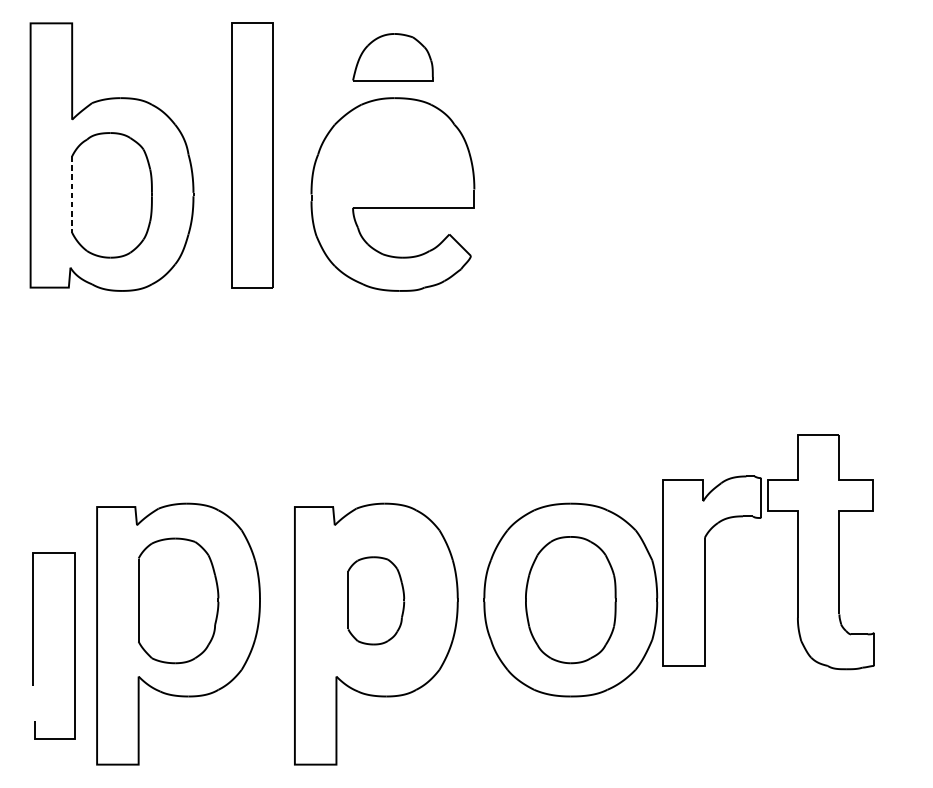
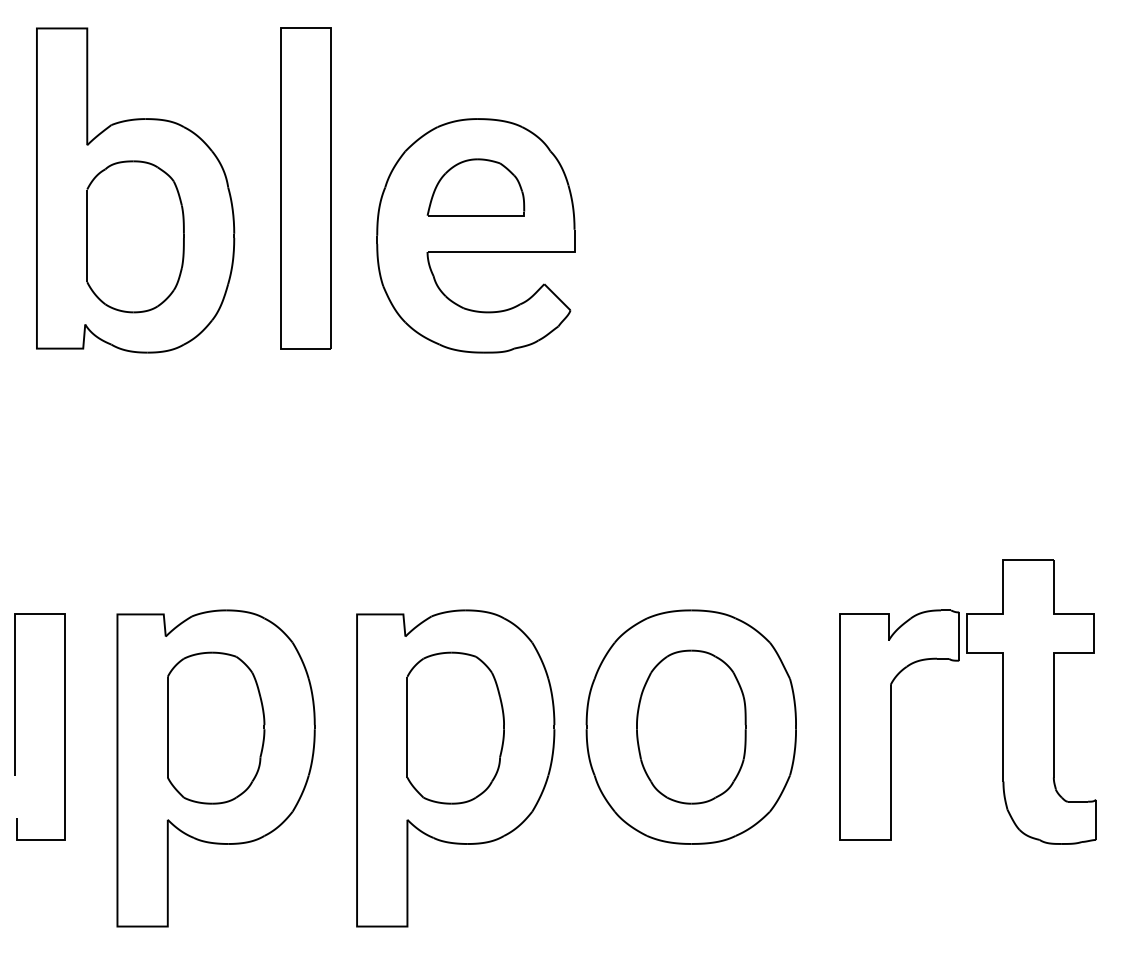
part: (392, 57) -> (475, 187), moved
line: (72, 195) -> (87, 236), dashed -> solid
part: (797, 551) -> (1002, 701), moved
part: (376, 600) -> (455, 727), size x1.43
curve: (33, 645) -> (15, 726), moved

